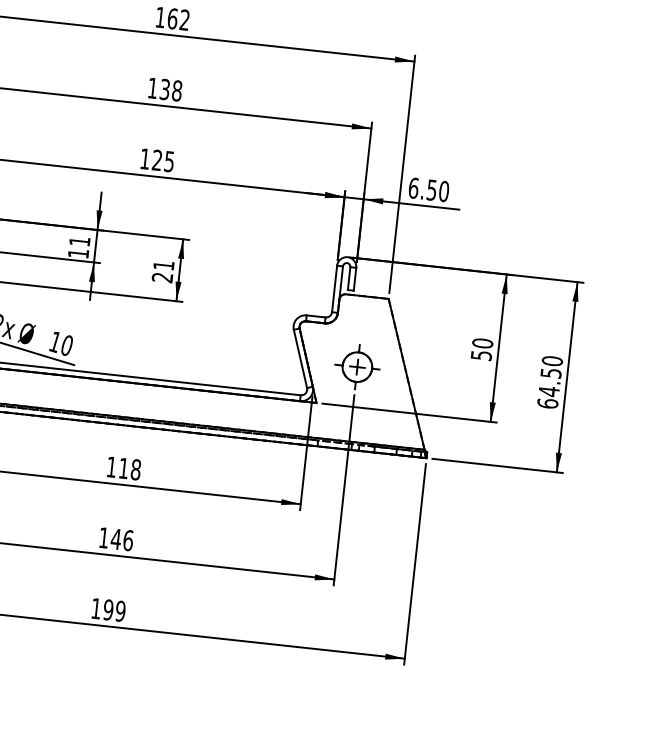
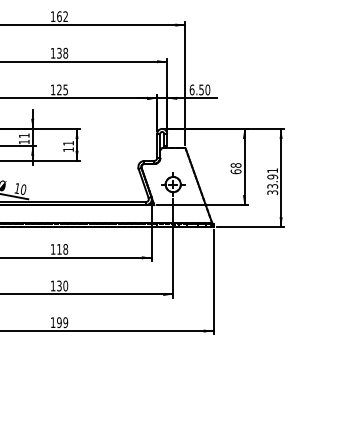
text: (162, 277) -> (68, 149), 21 -> 11
text: (481, 349) -> (235, 168), 50 -> 68
text: (549, 382) -> (272, 181), 64.50 -> 33.91
text: (122, 538) -> (62, 285), 146 -> 130

